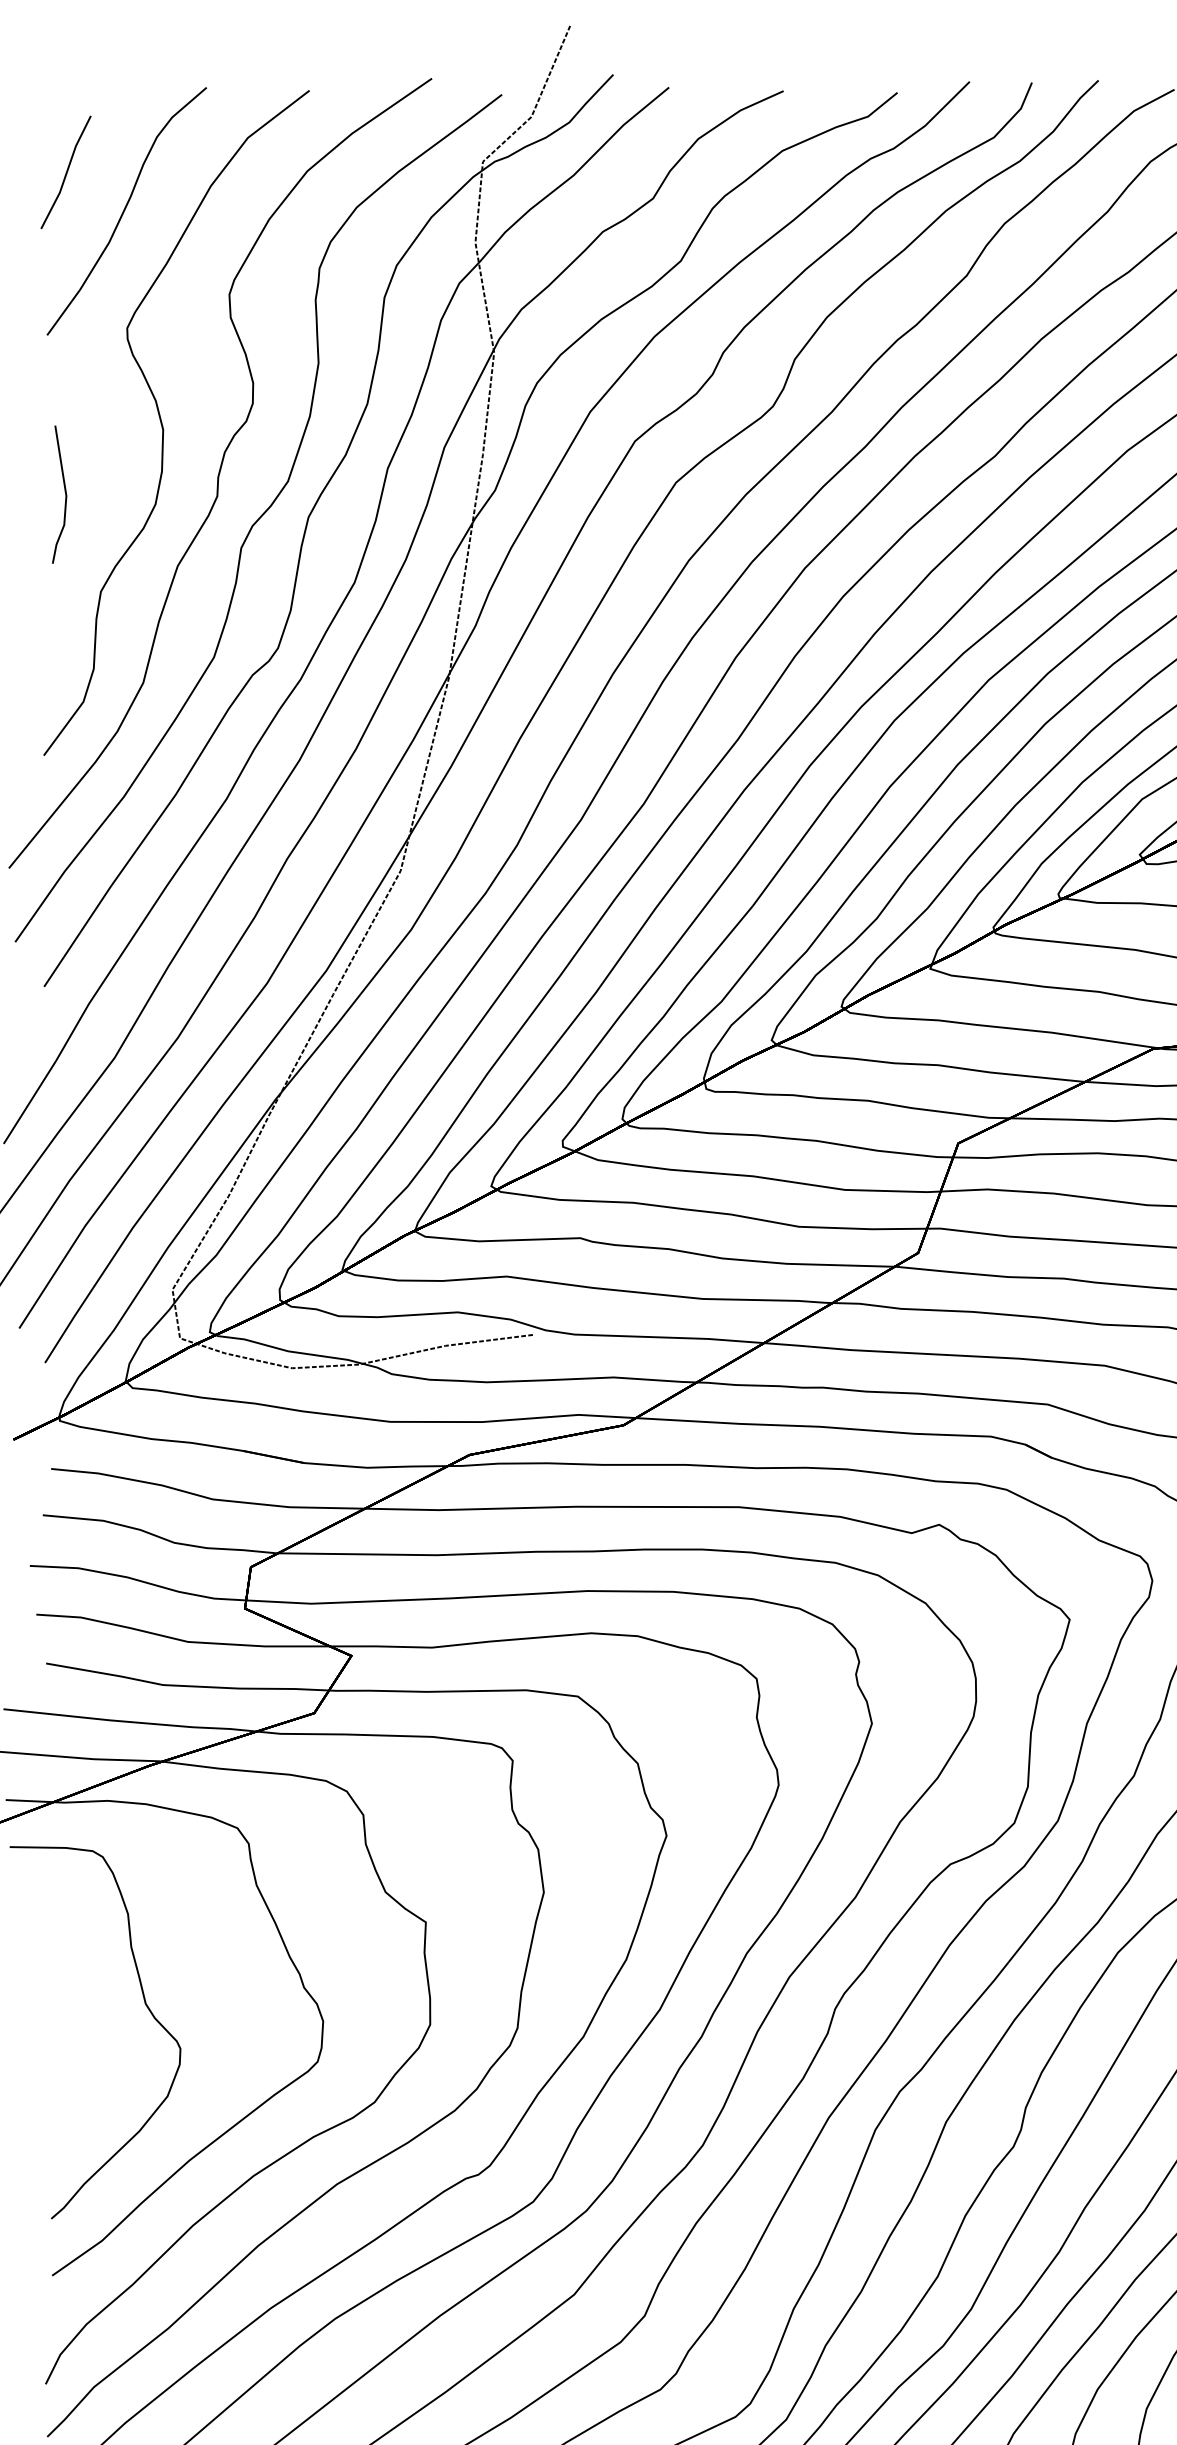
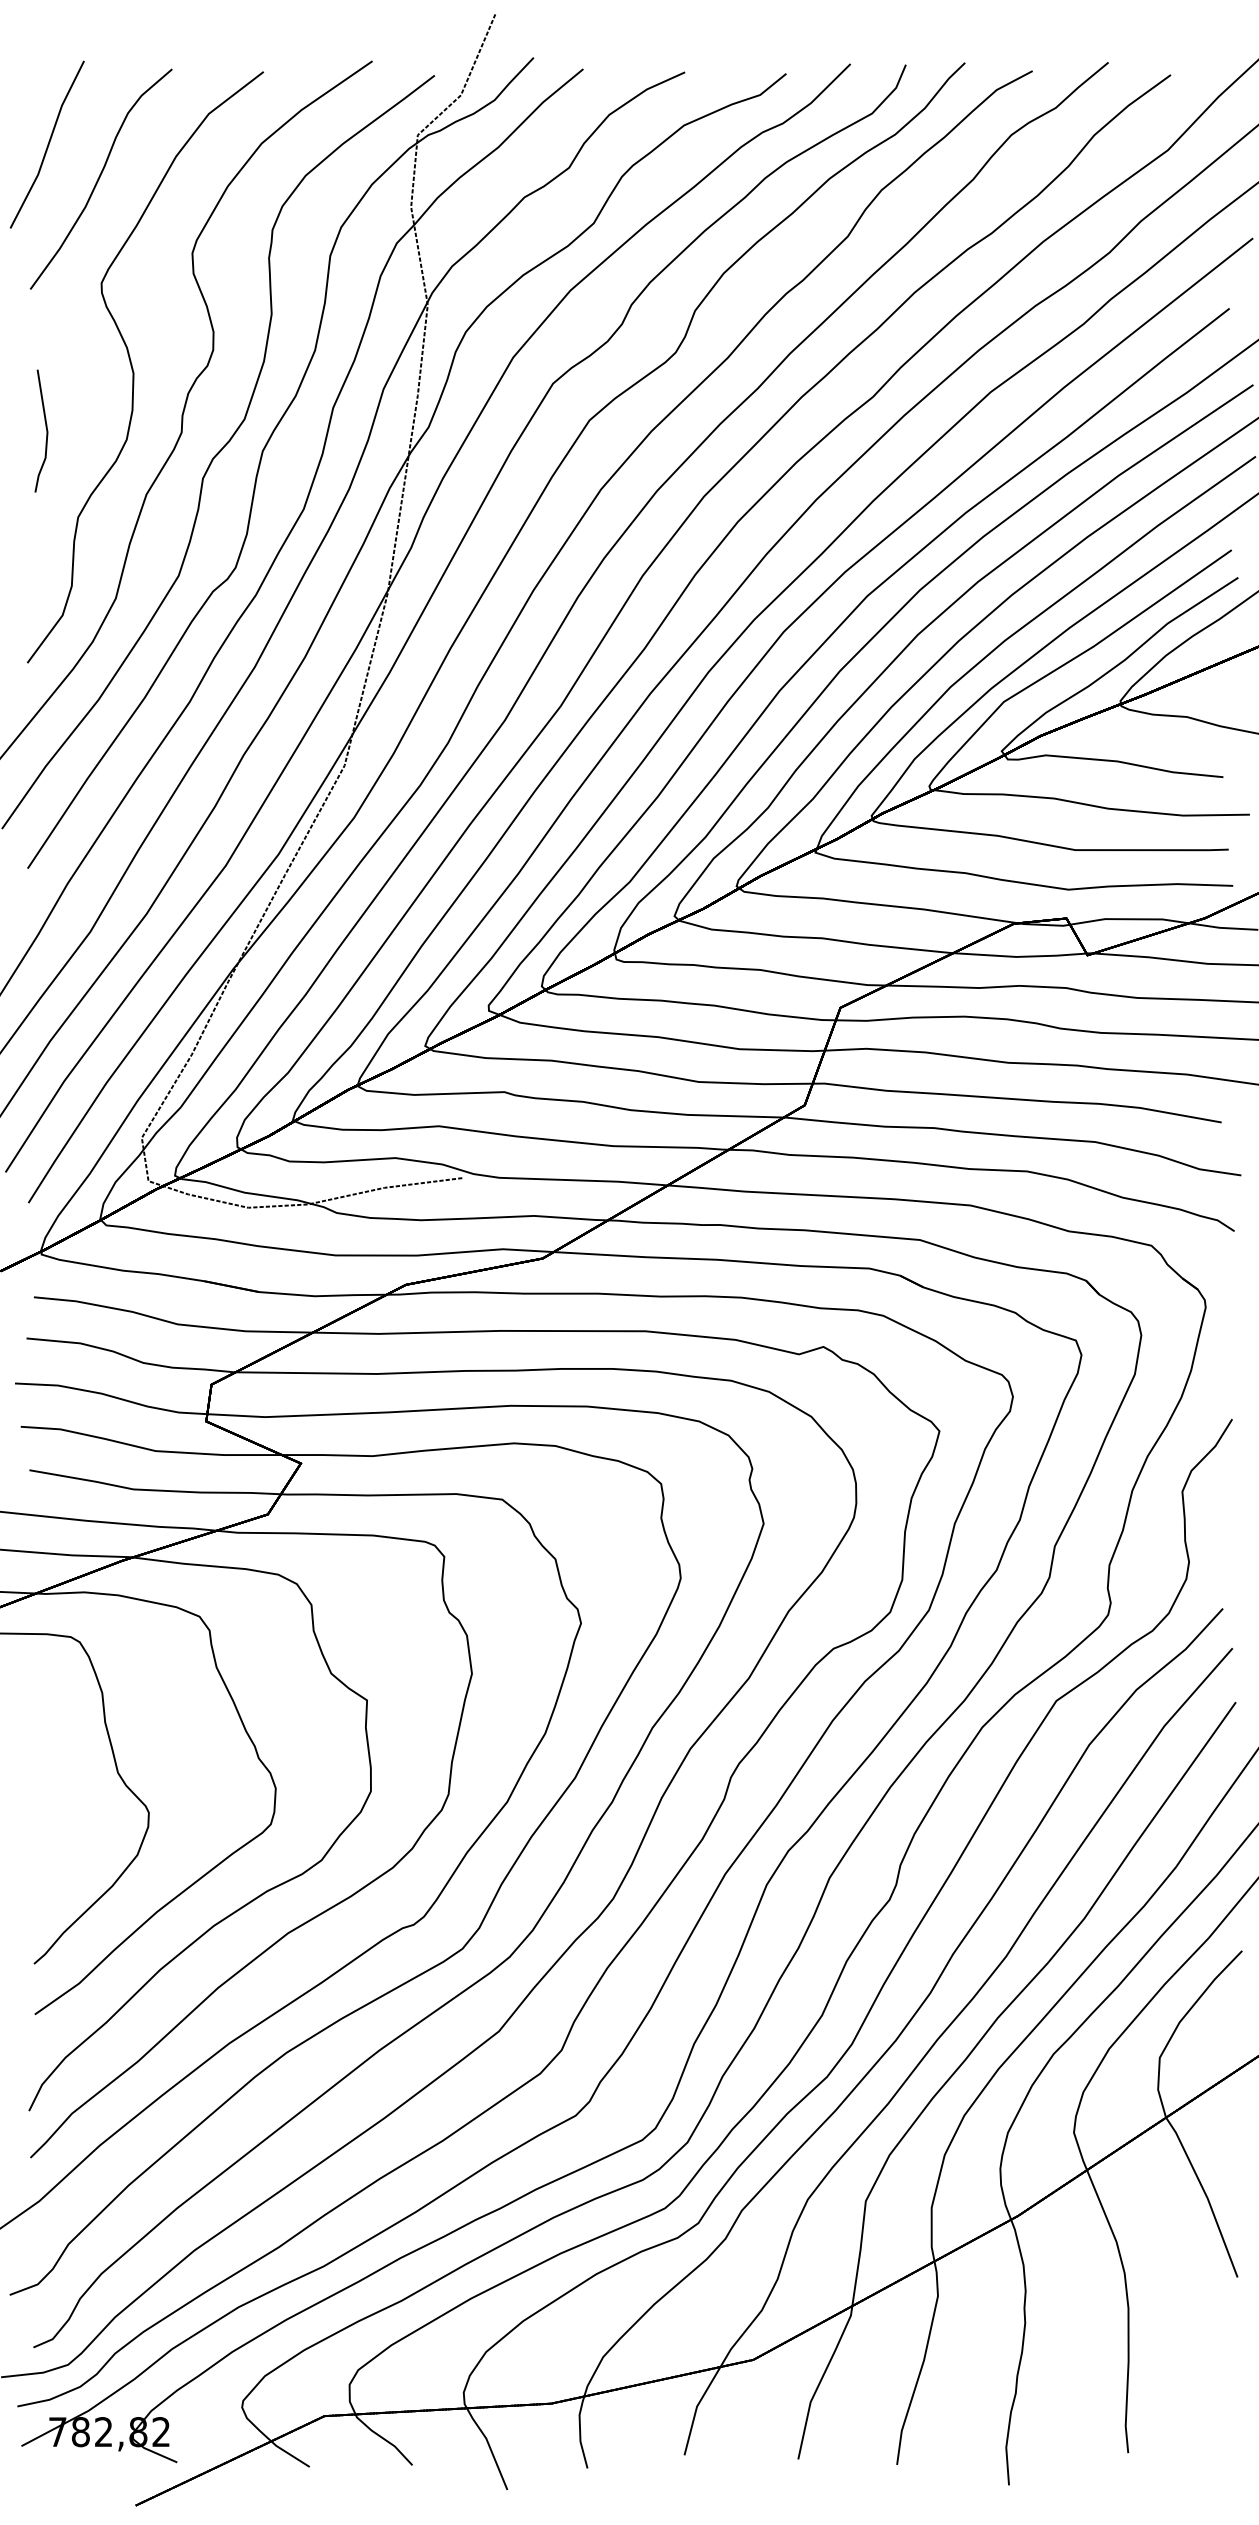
part: (65, 172) -> (46, 144), size x1.67

